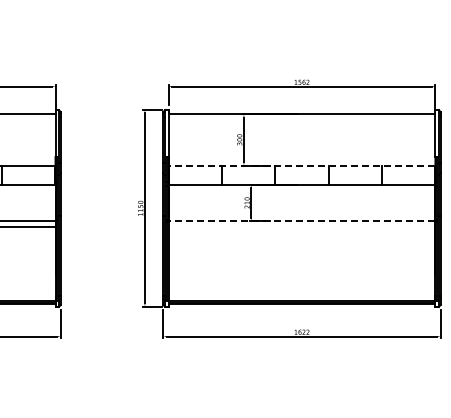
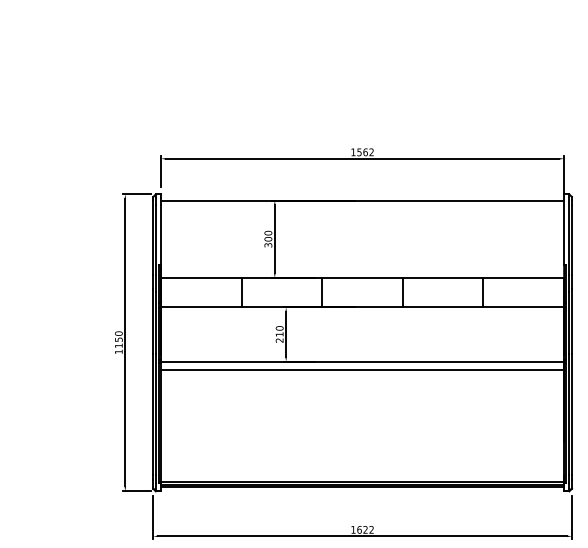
line: (301, 165) -> (361, 277), dashed -> solid
line: (301, 220) -> (361, 361), dashed -> solid
line: (301, 226) -> (361, 370), added

